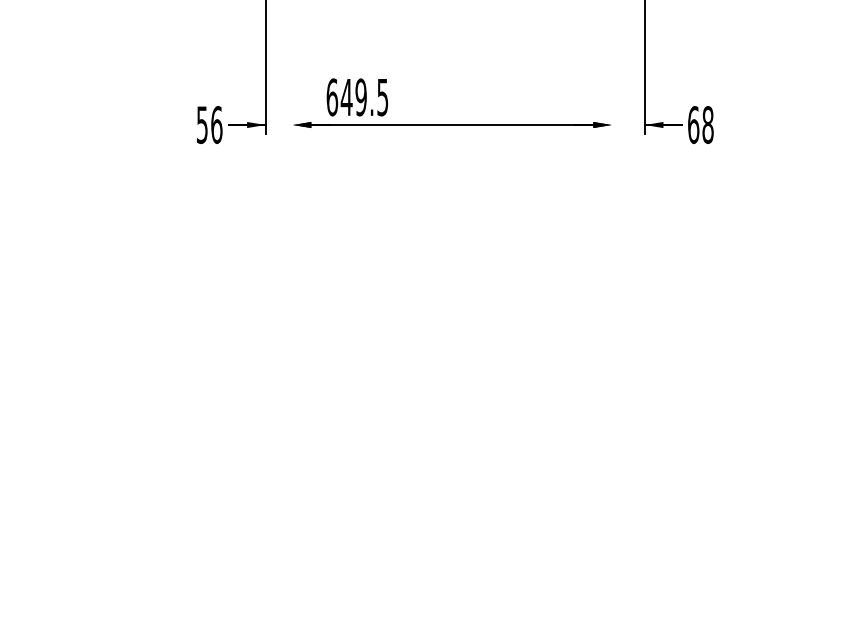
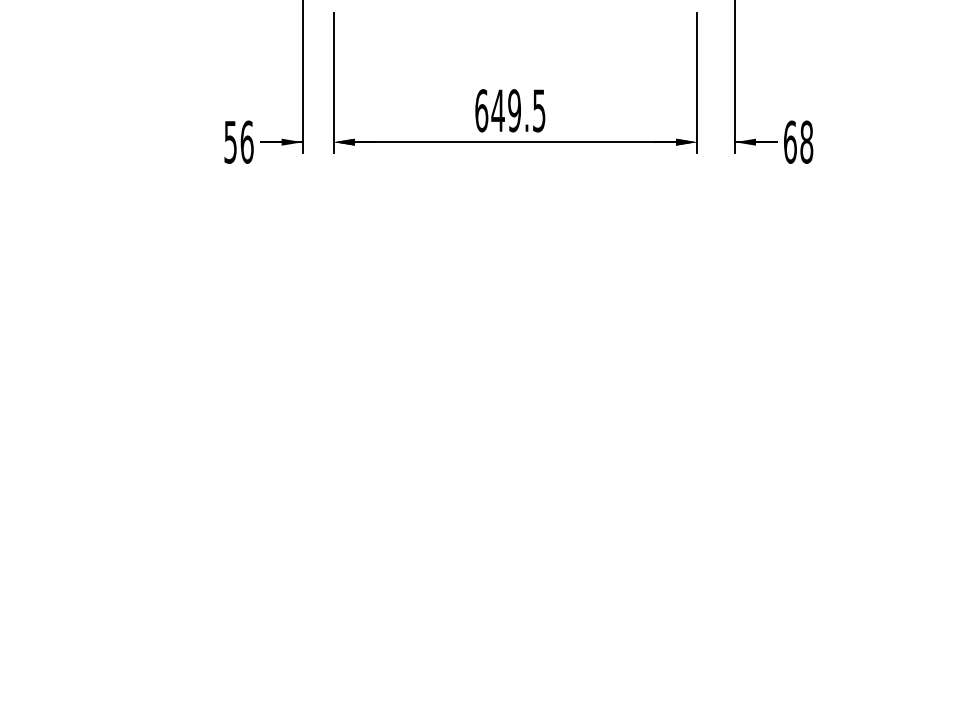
line: (292, 72) -> (333, 82), added
line: (611, 72) -> (696, 82), added
text: (357, 97) -> (510, 110), moved

